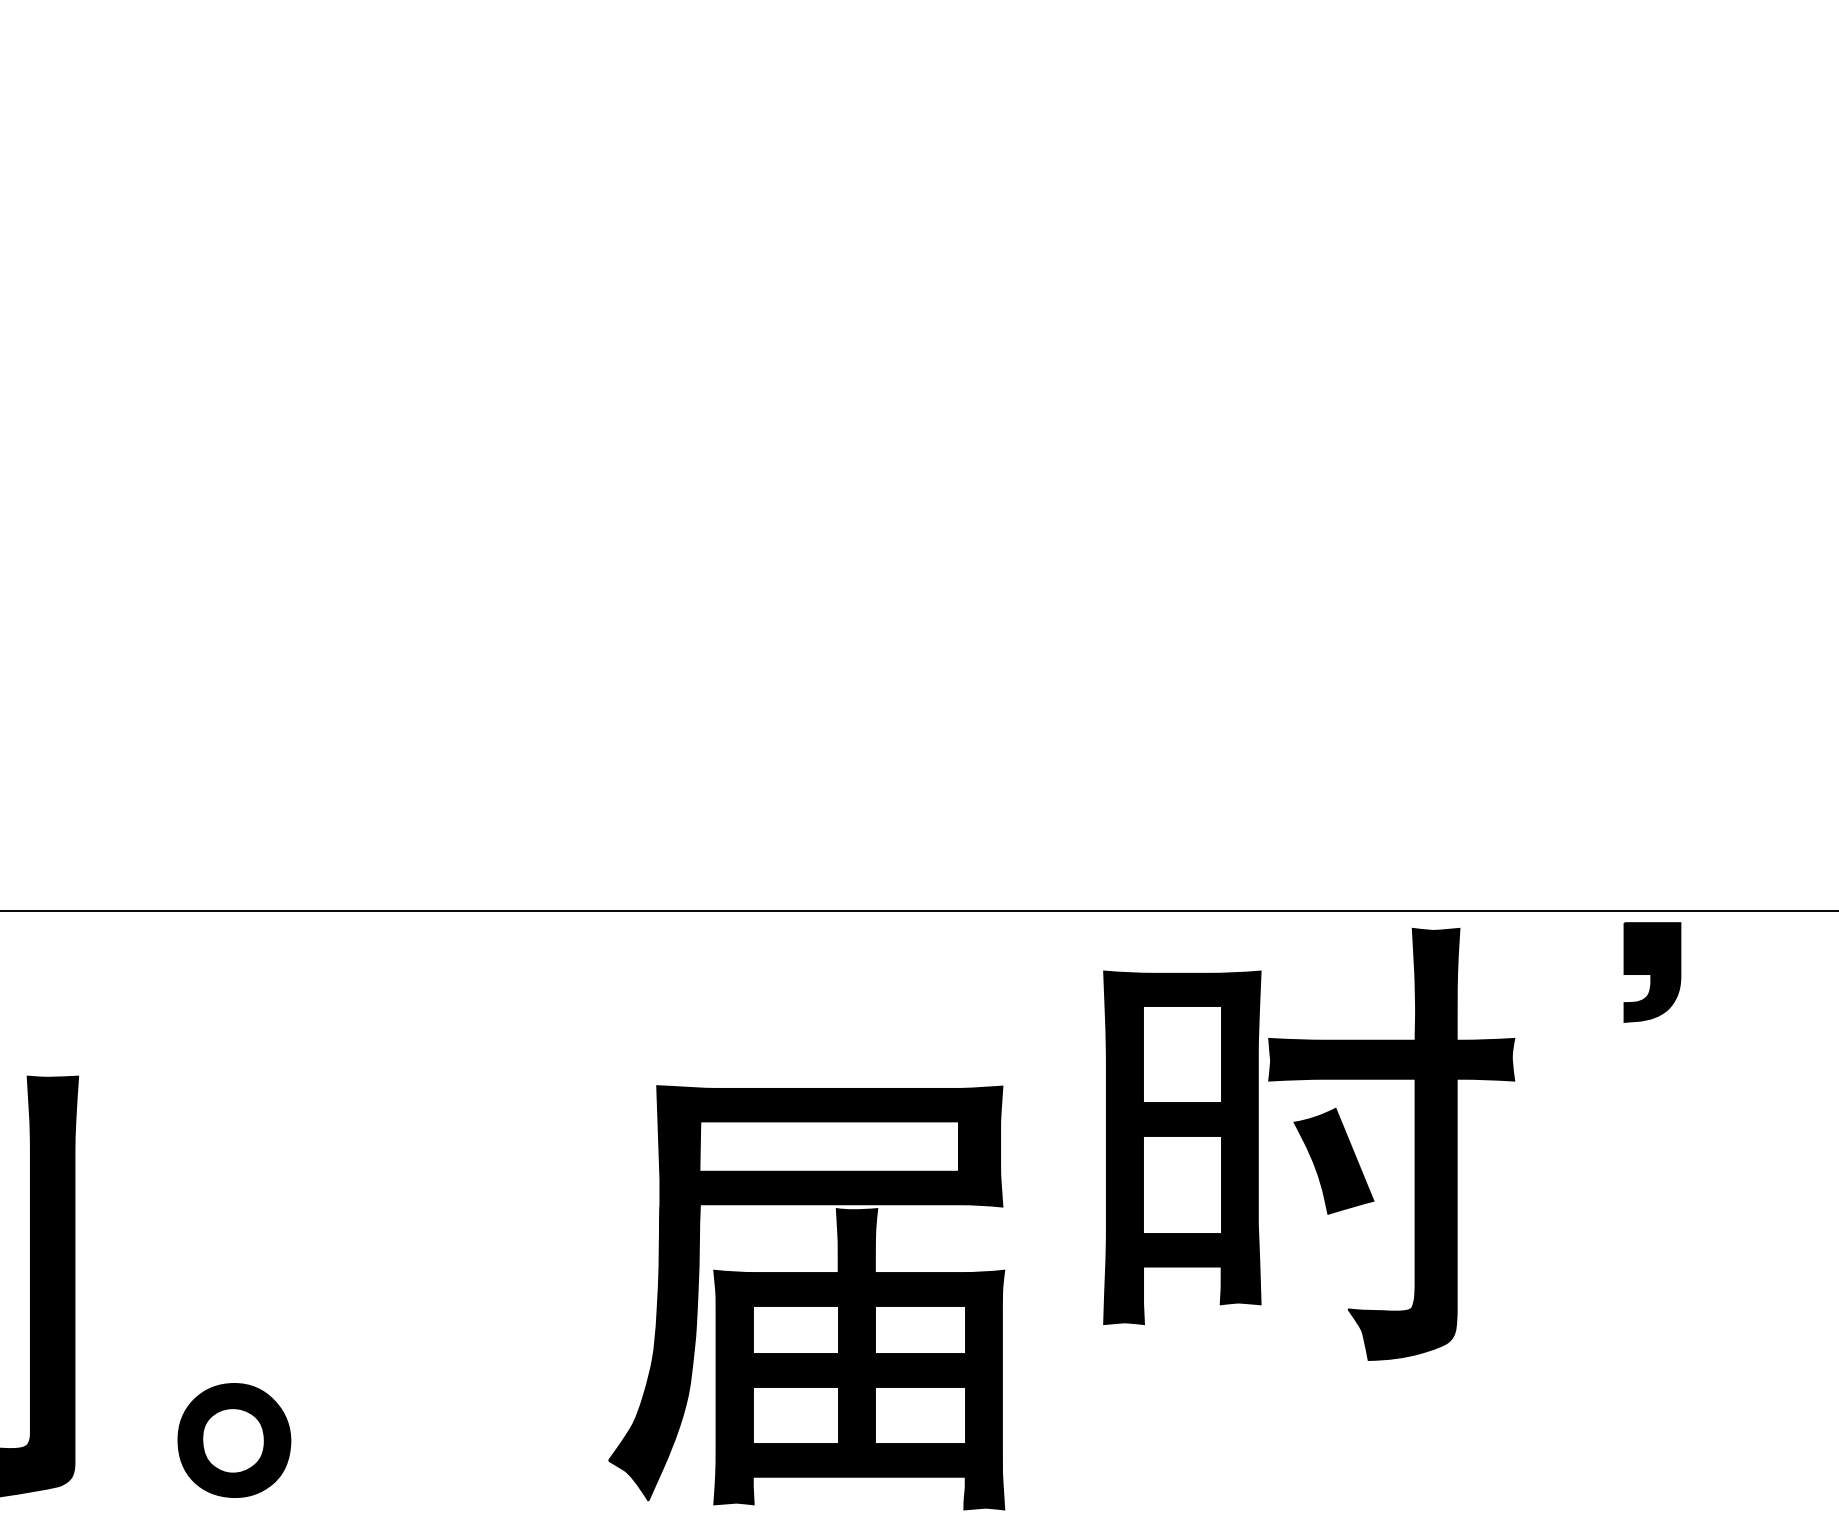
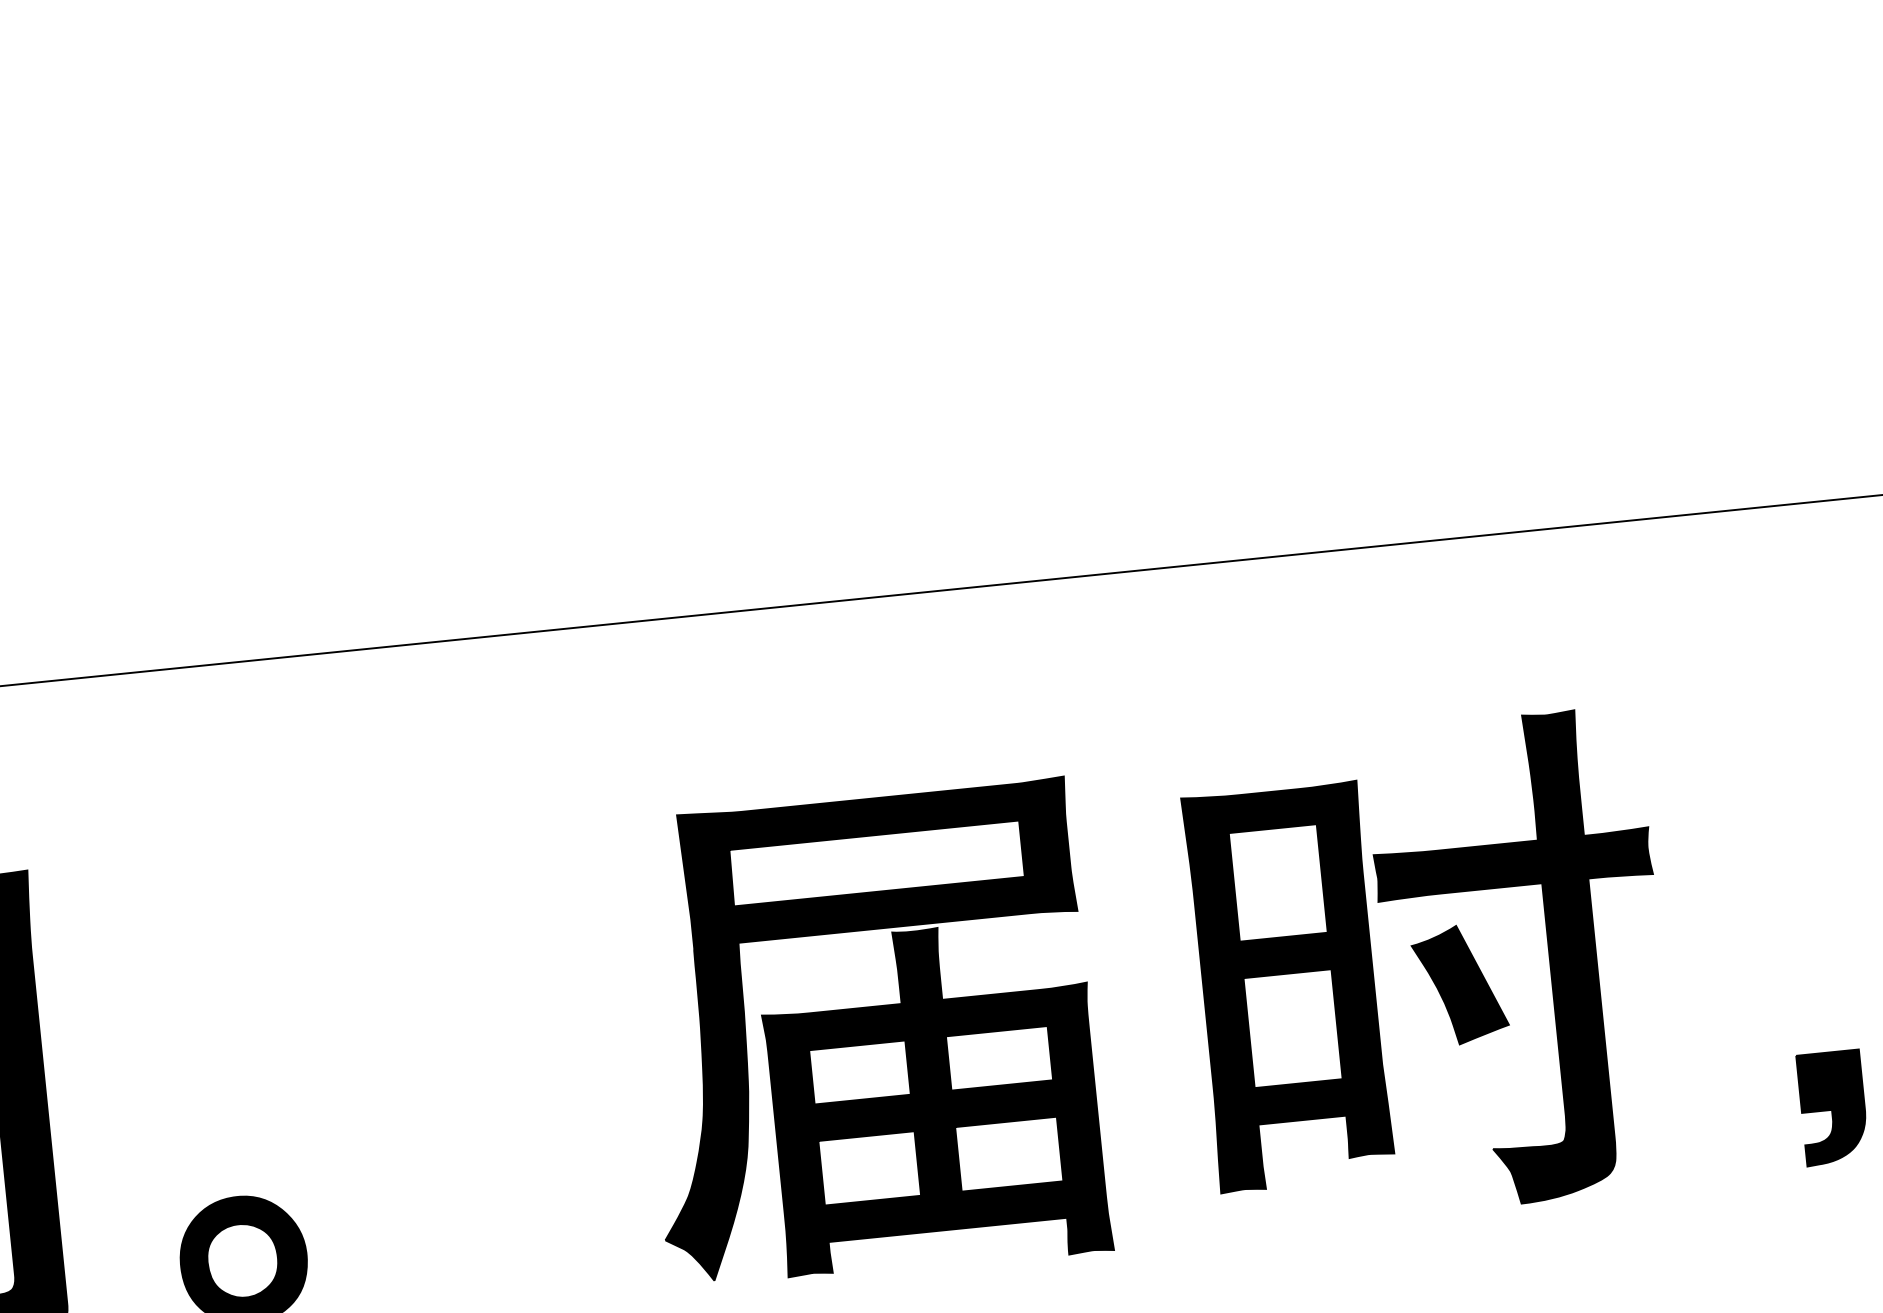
part: (1652, 972) -> (1833, 1107), moved
part: (1309, 1143) -> (1430, 967), moved

